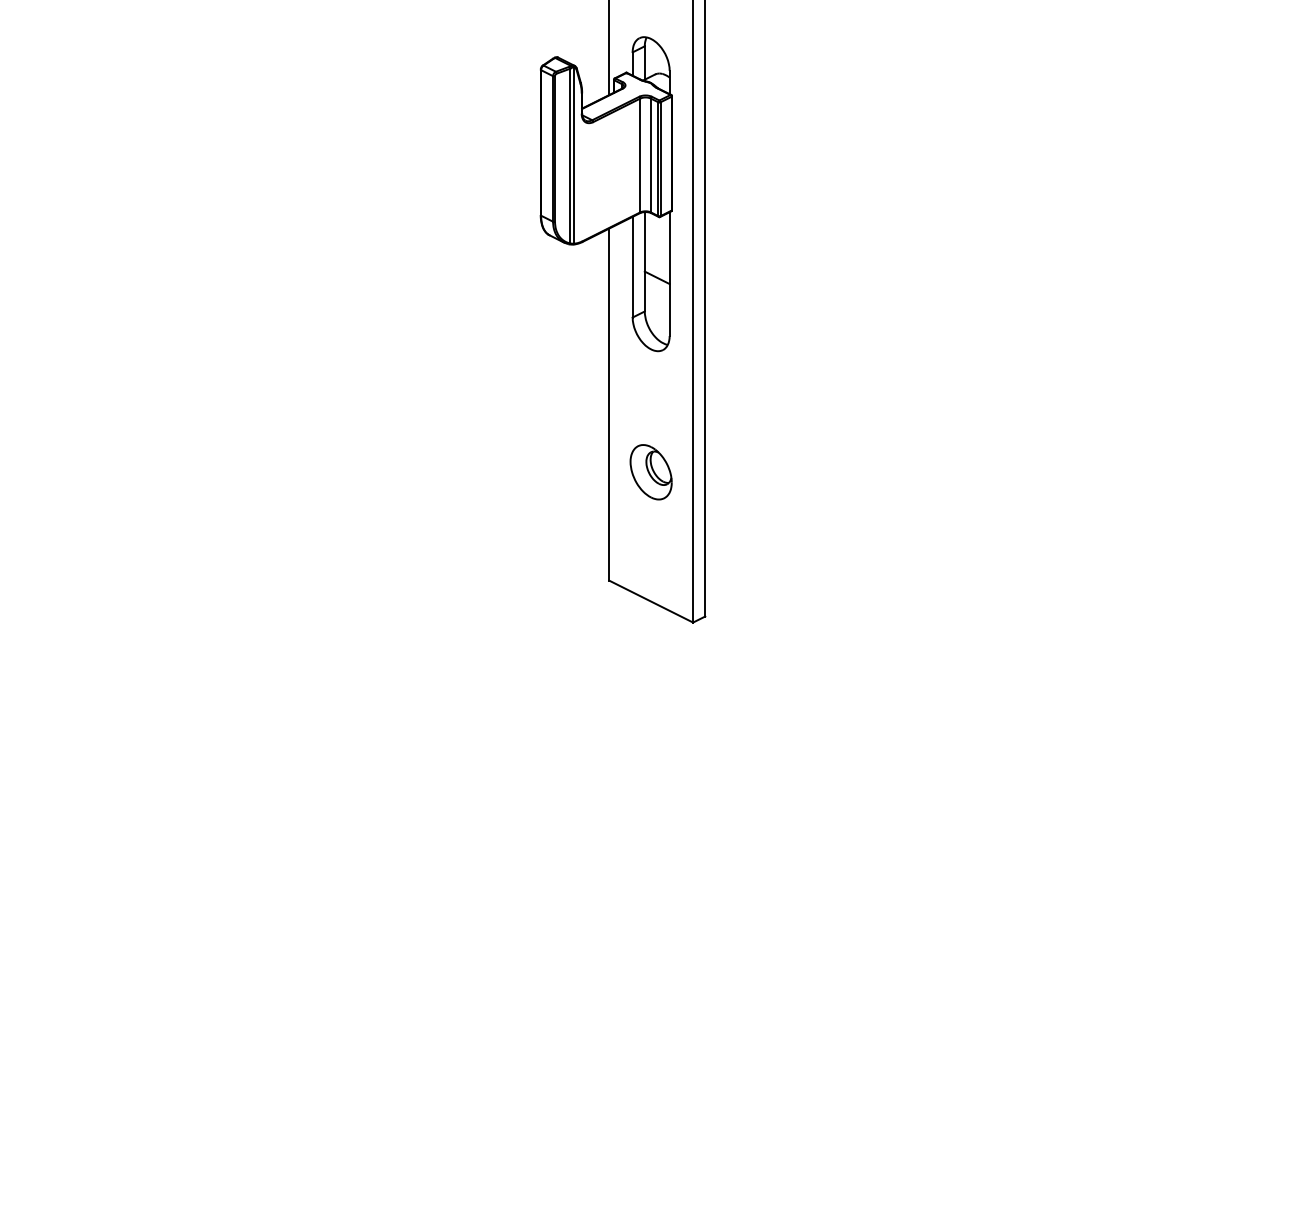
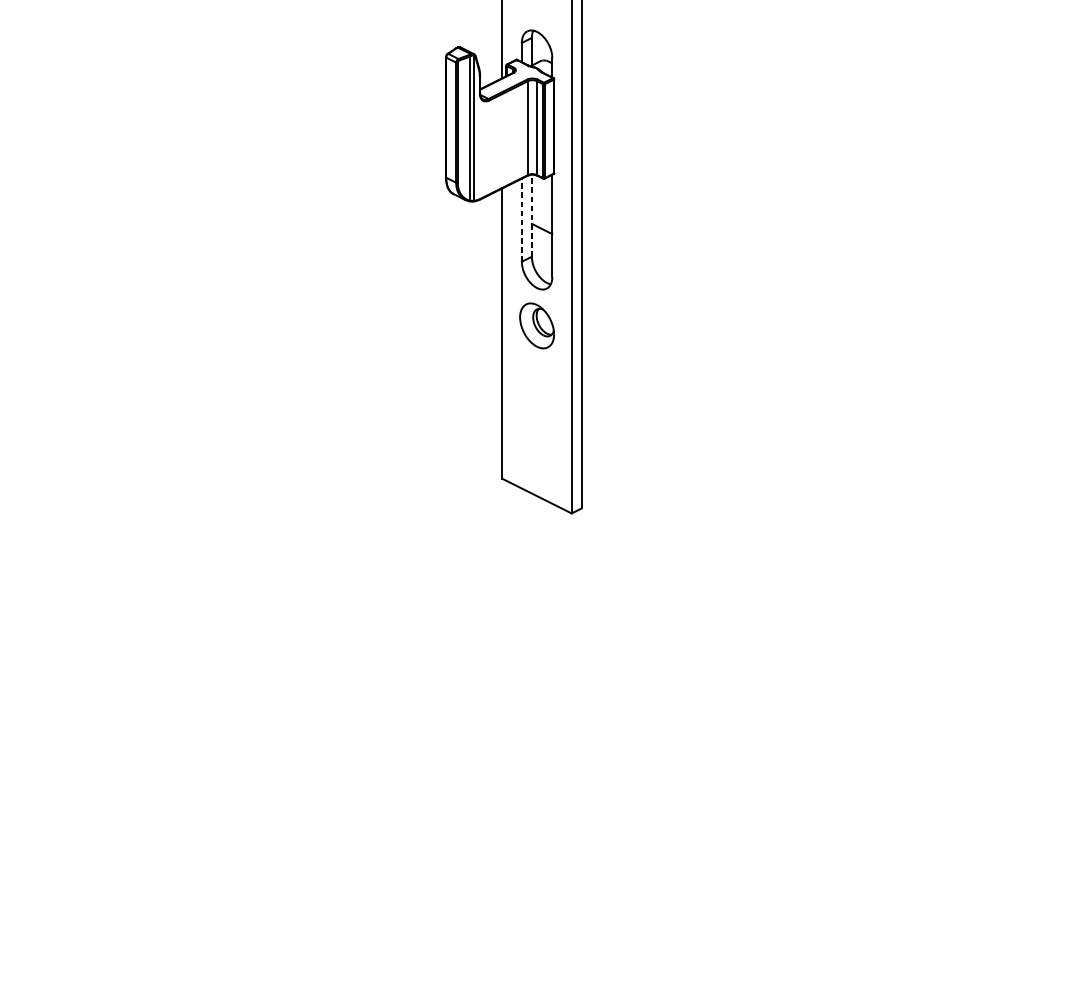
line: (644, 261) -> (531, 215), solid -> dashed
line: (632, 266) -> (521, 219), solid -> dashed
part: (650, 472) -> (536, 326), moved

